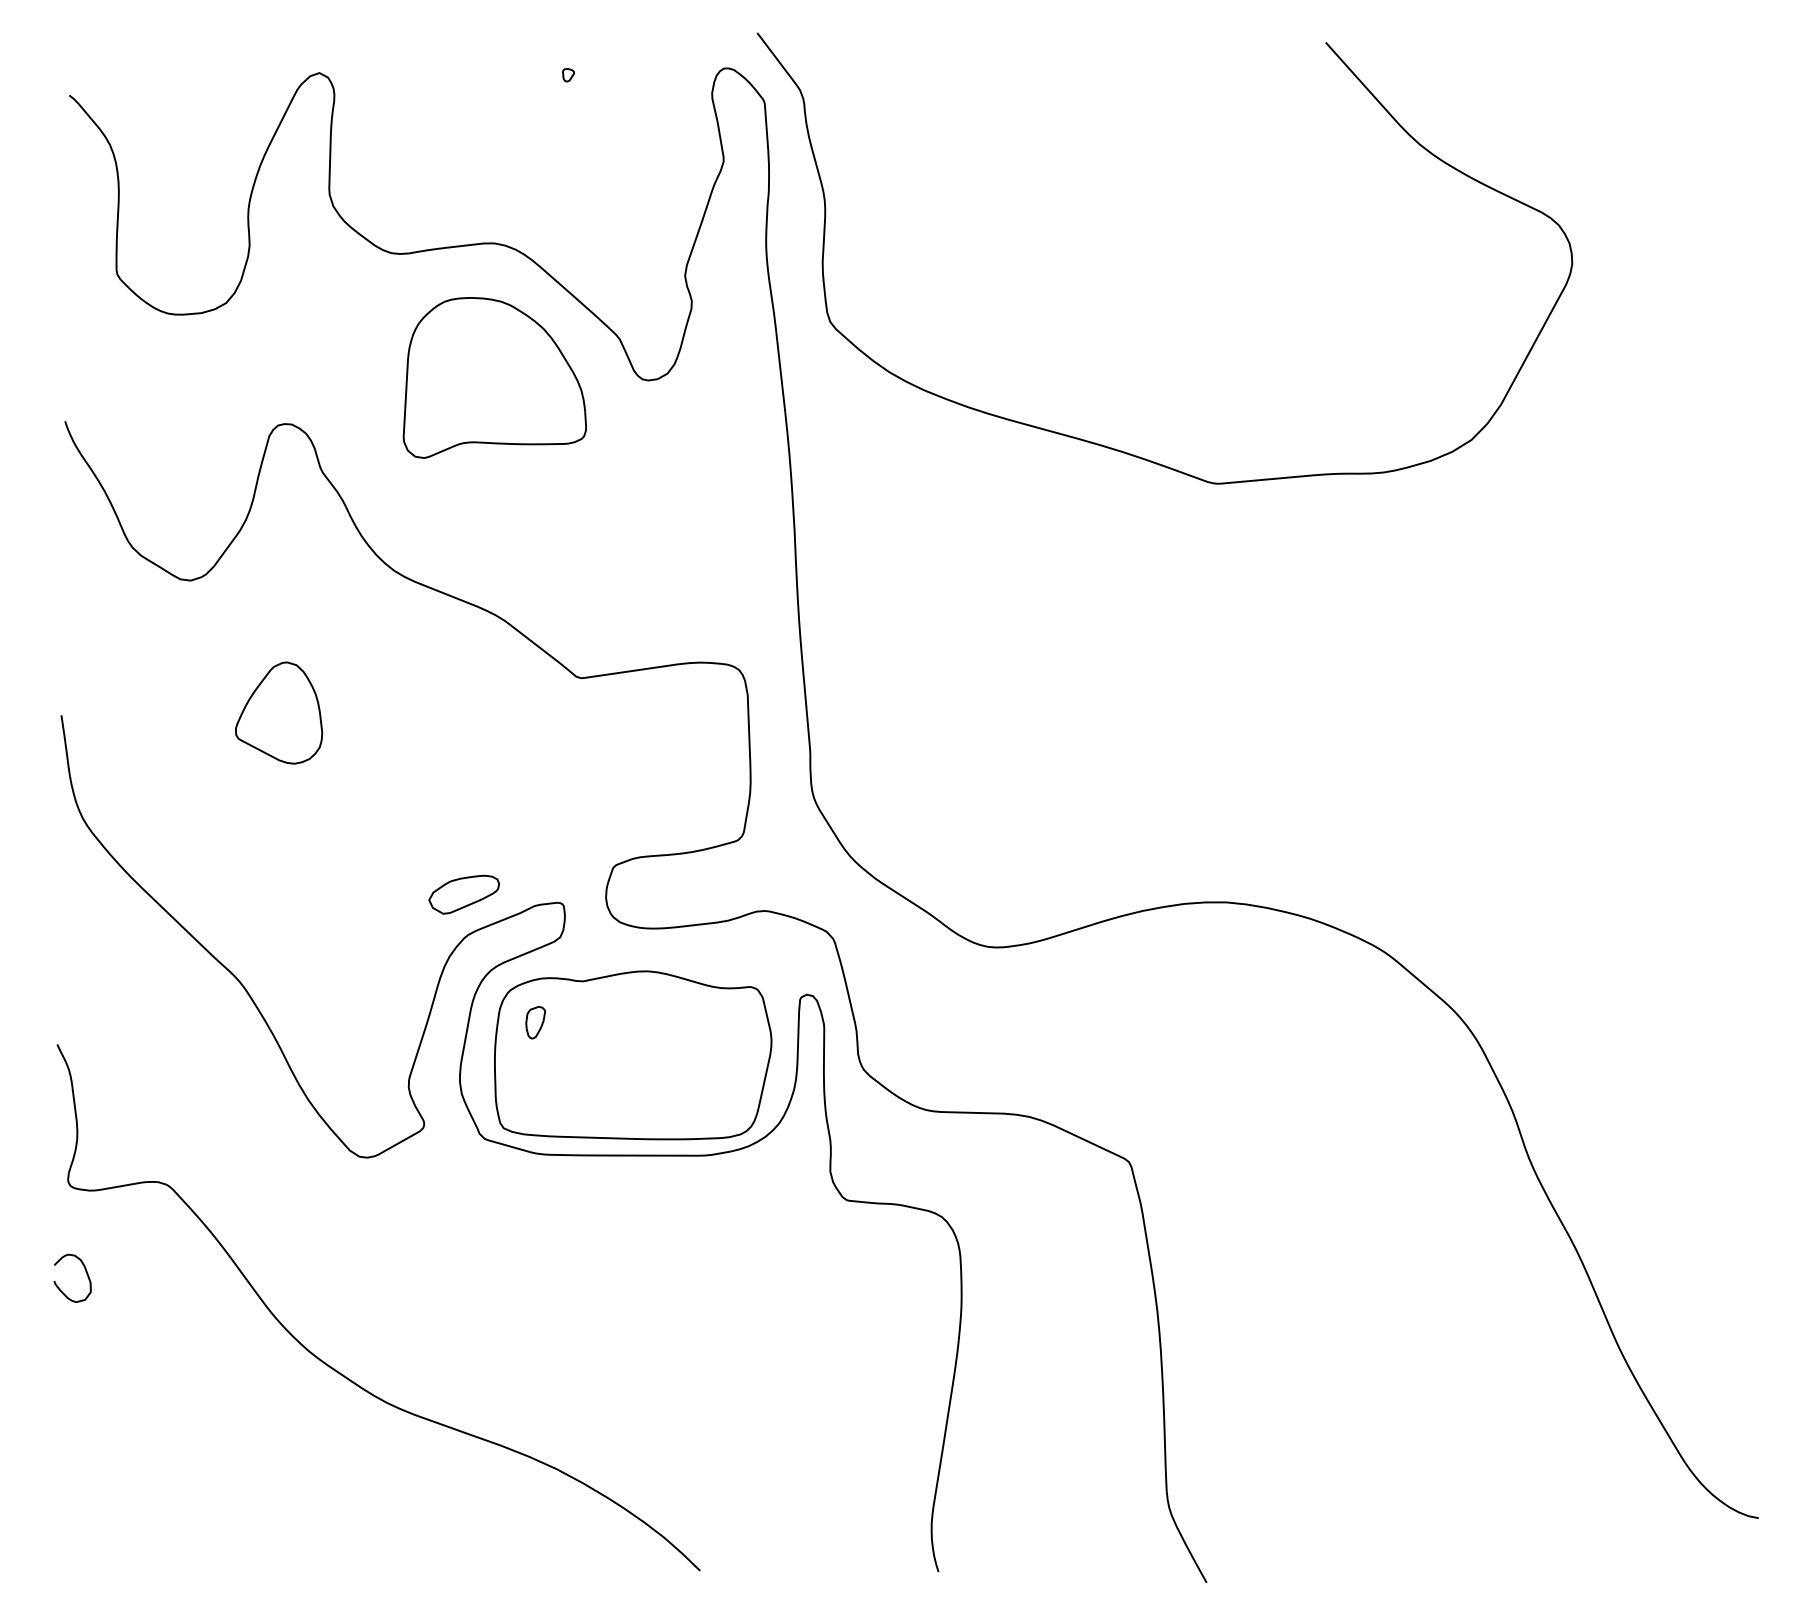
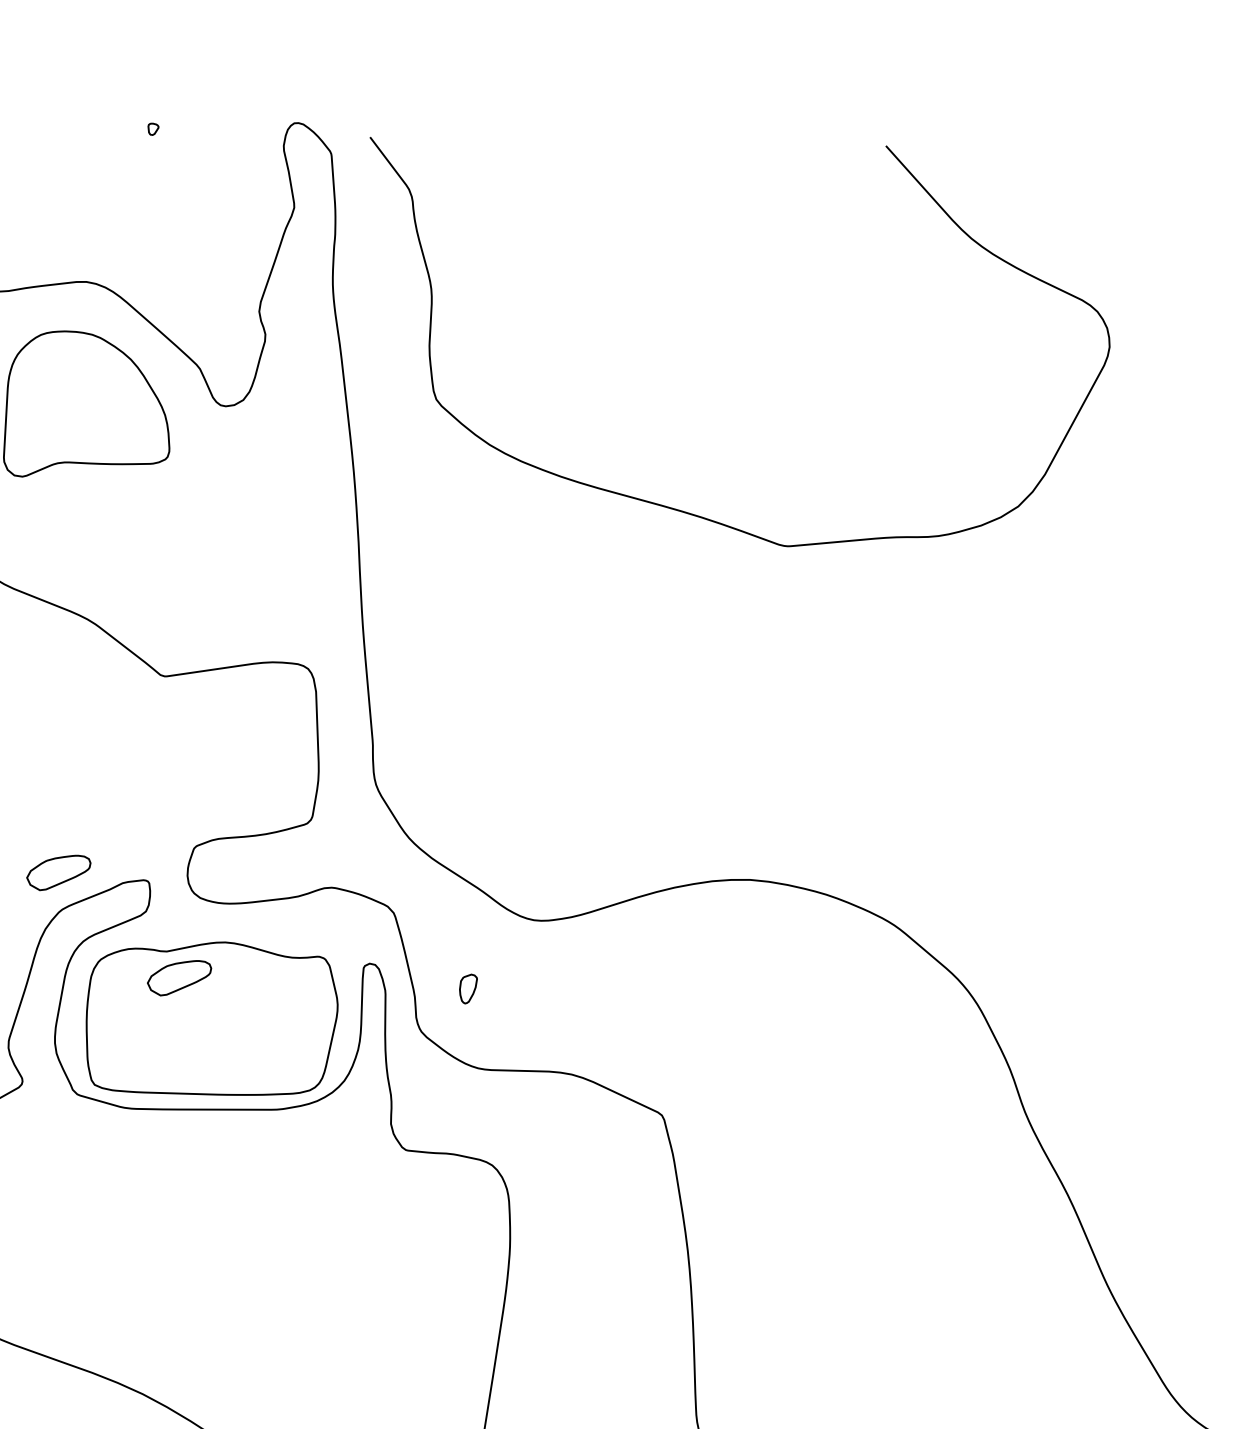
curve: (1102, 444) -> (683, 510), moved
part: (596, 1010) -> (178, 977), added
part: (535, 1022) -> (468, 988), moved

